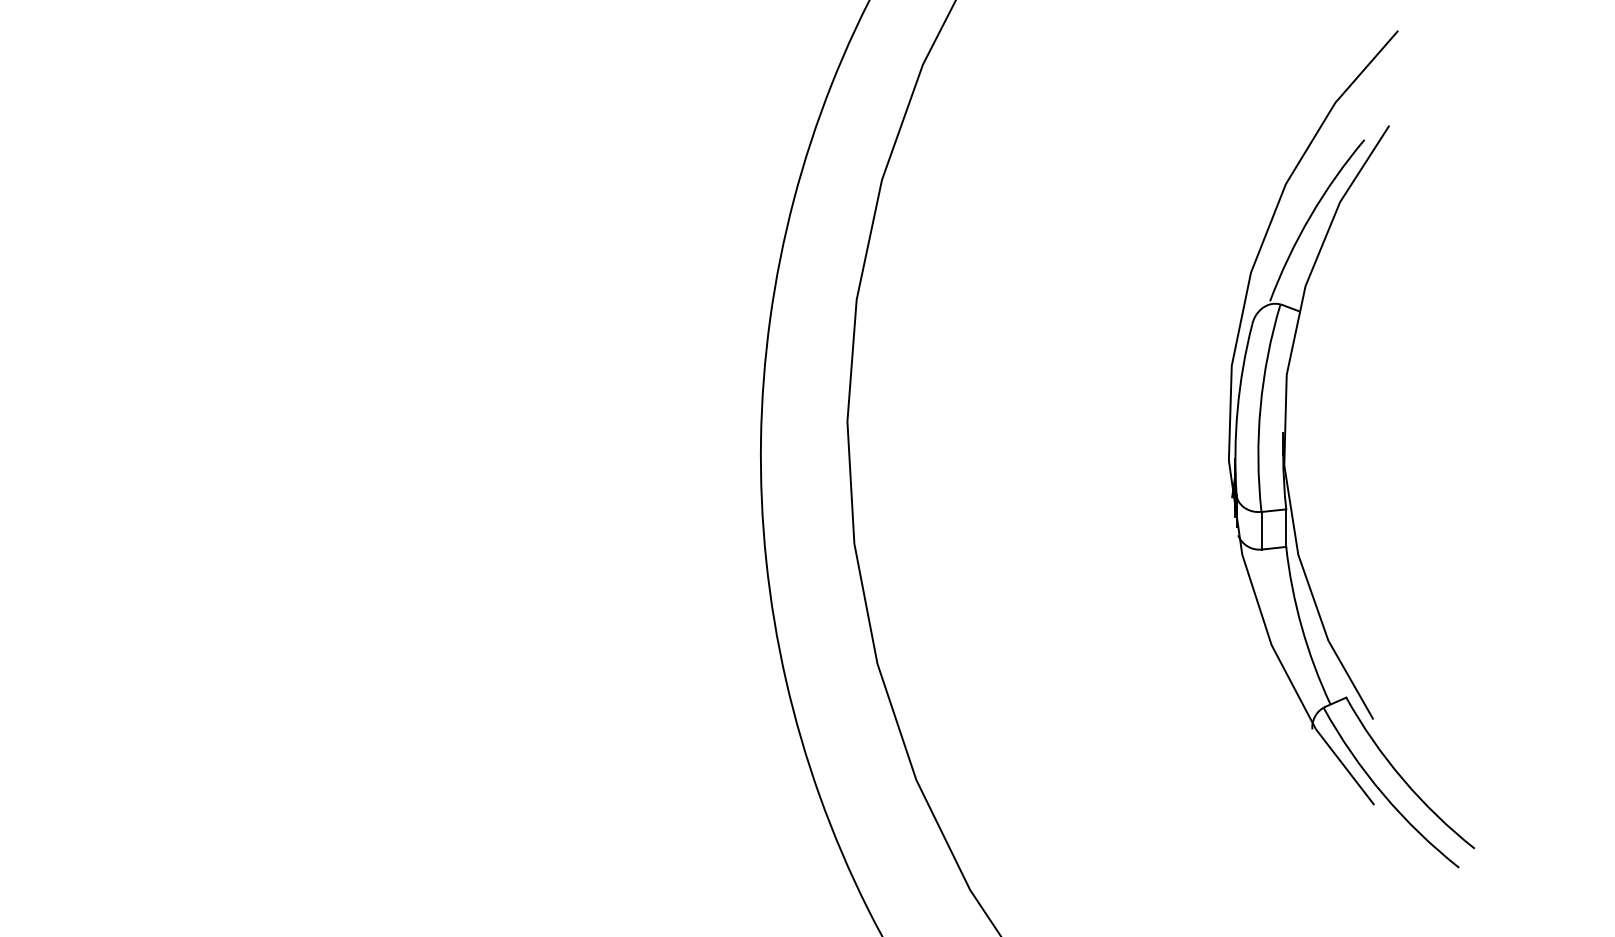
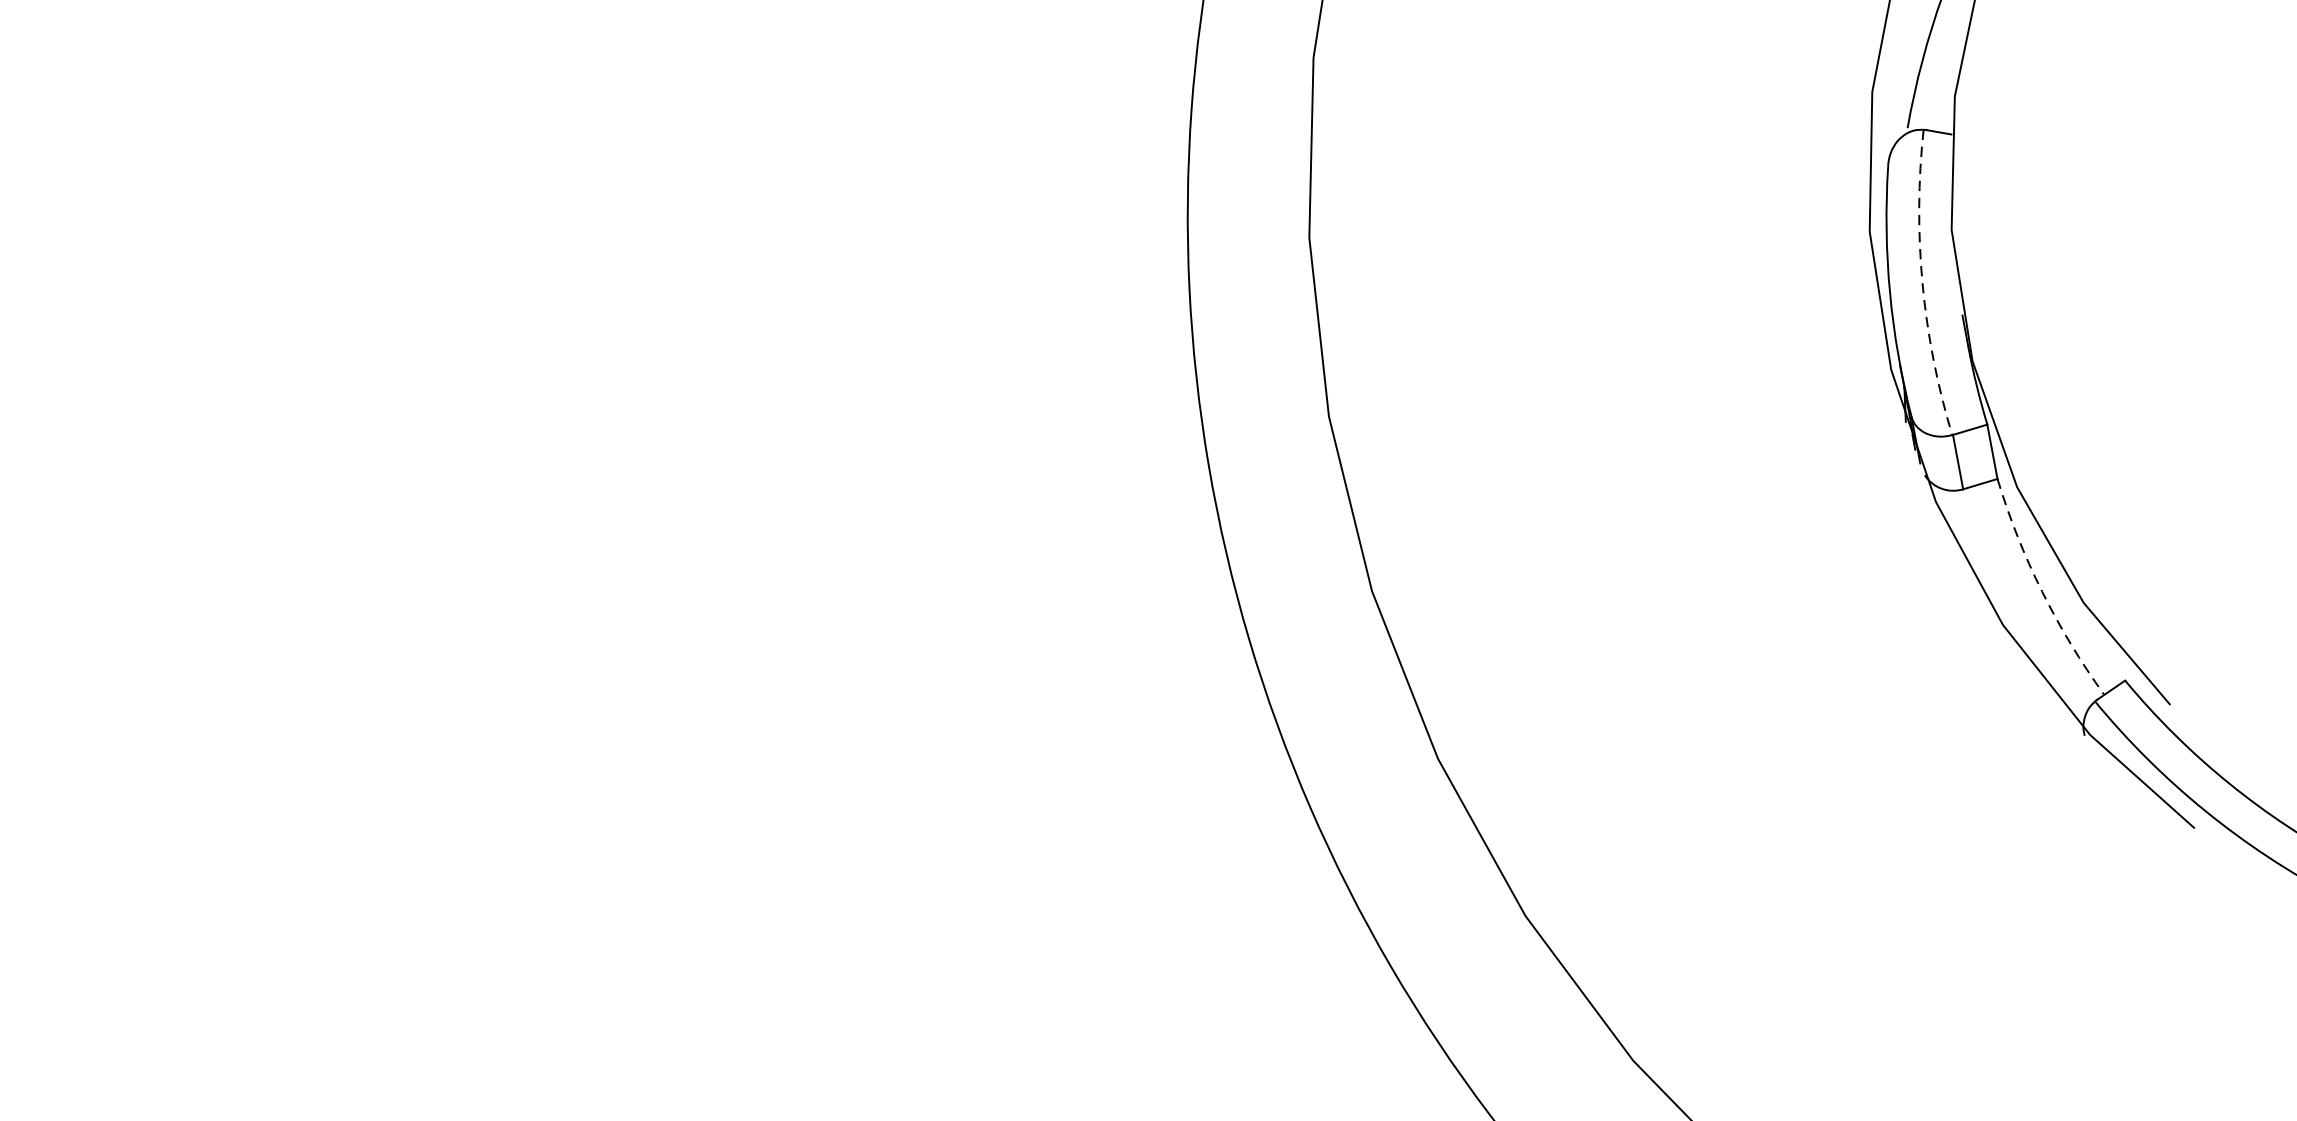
arc: (1260, 407) -> (1922, 284), solid -> dashed
arc: (1301, 627) -> (2041, 591), solid -> dashed

